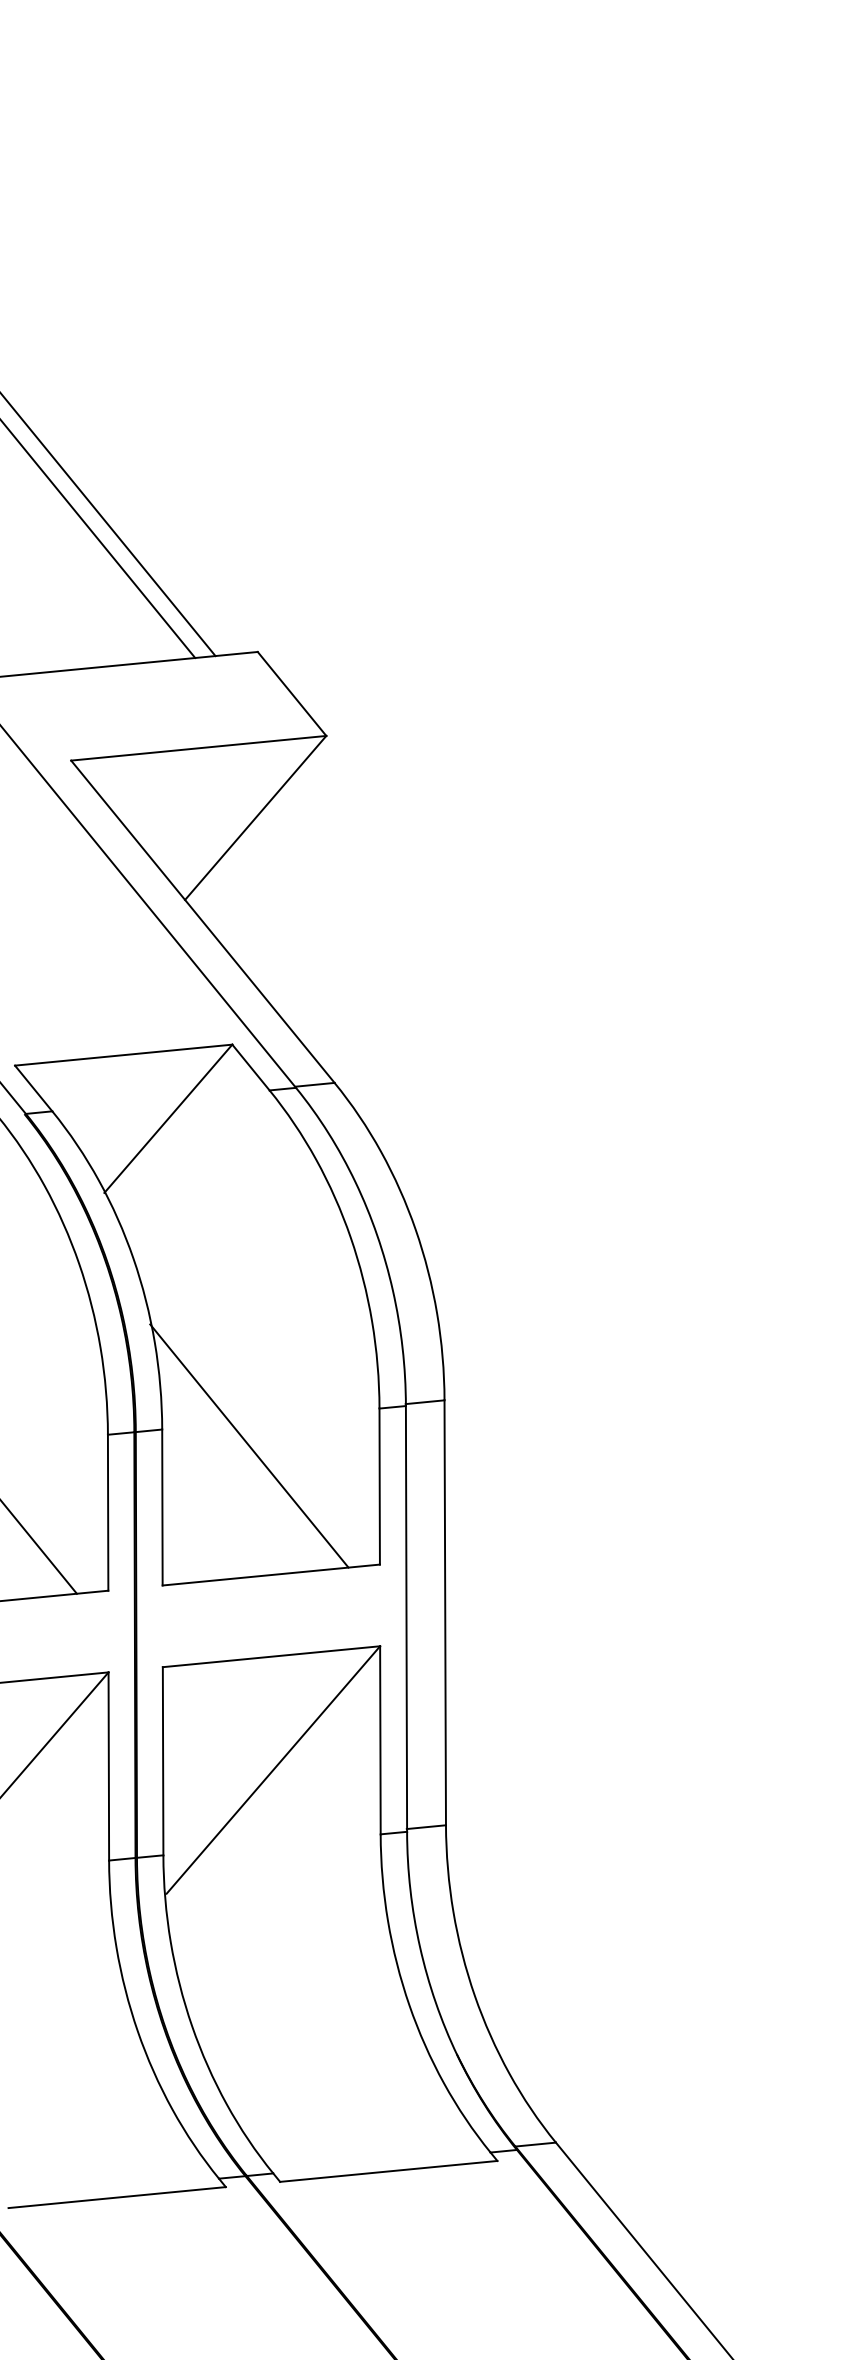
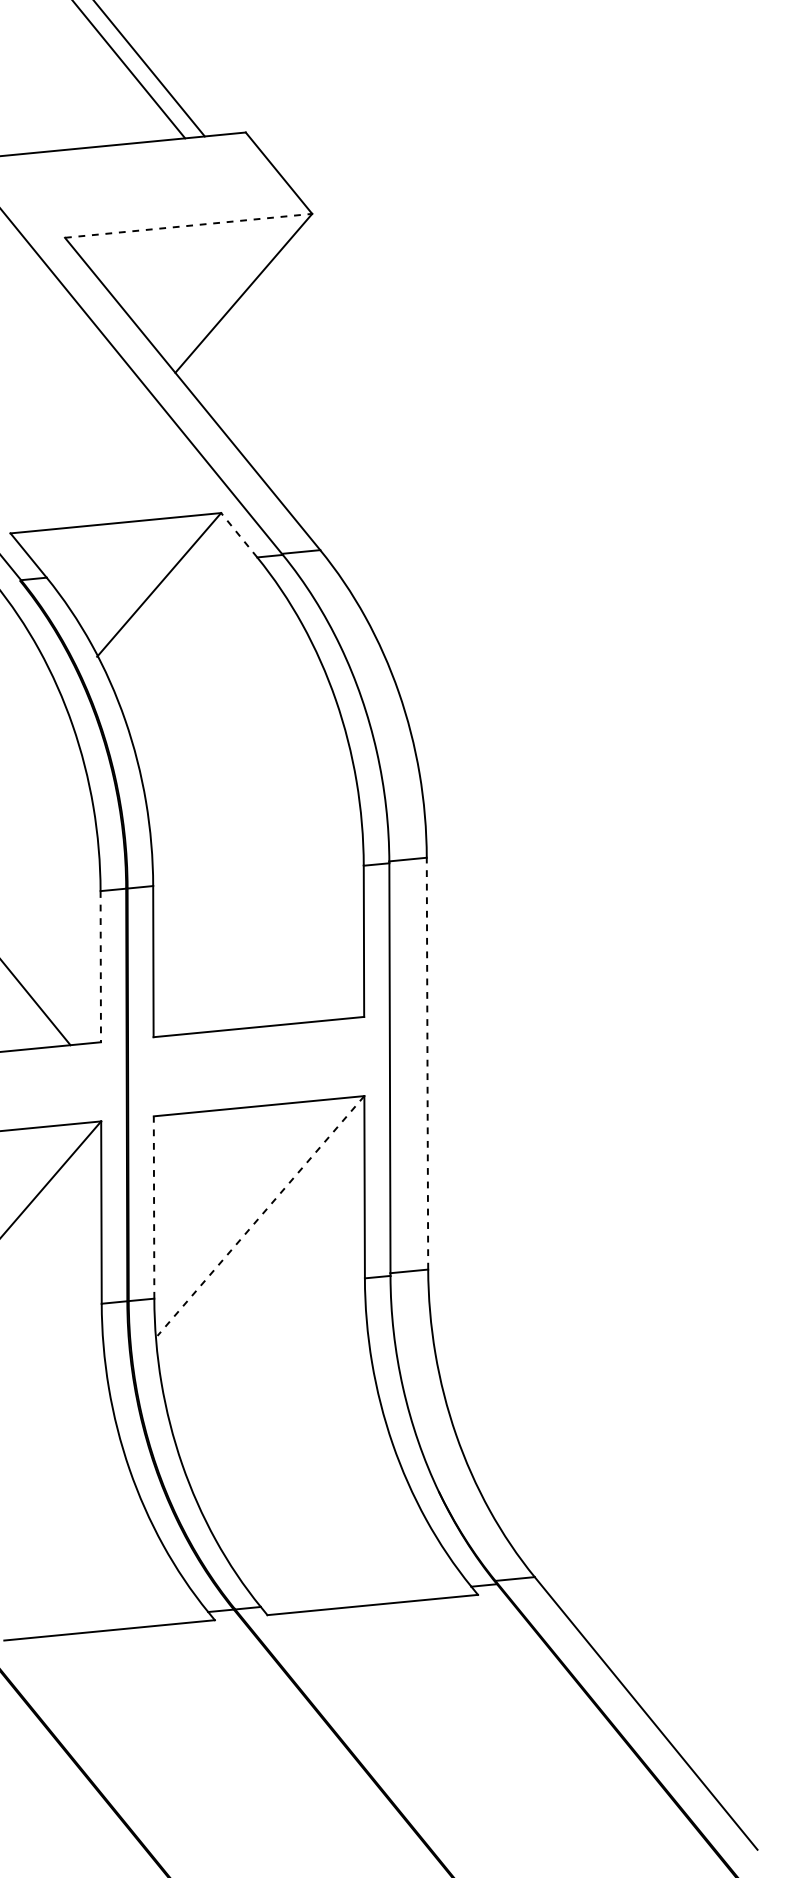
line: (199, 748) -> (189, 226), solid -> dashed
line: (250, 1067) -> (238, 535), solid -> dashed
line: (249, 1445) -> (237, 901), removed
line: (108, 1512) -> (101, 966), solid -> dashed
line: (445, 1612) -> (427, 1063), solid -> dashed
line: (163, 1760) -> (154, 1206), solid -> dashed
line: (273, 1770) -> (261, 1216), solid -> dashed

